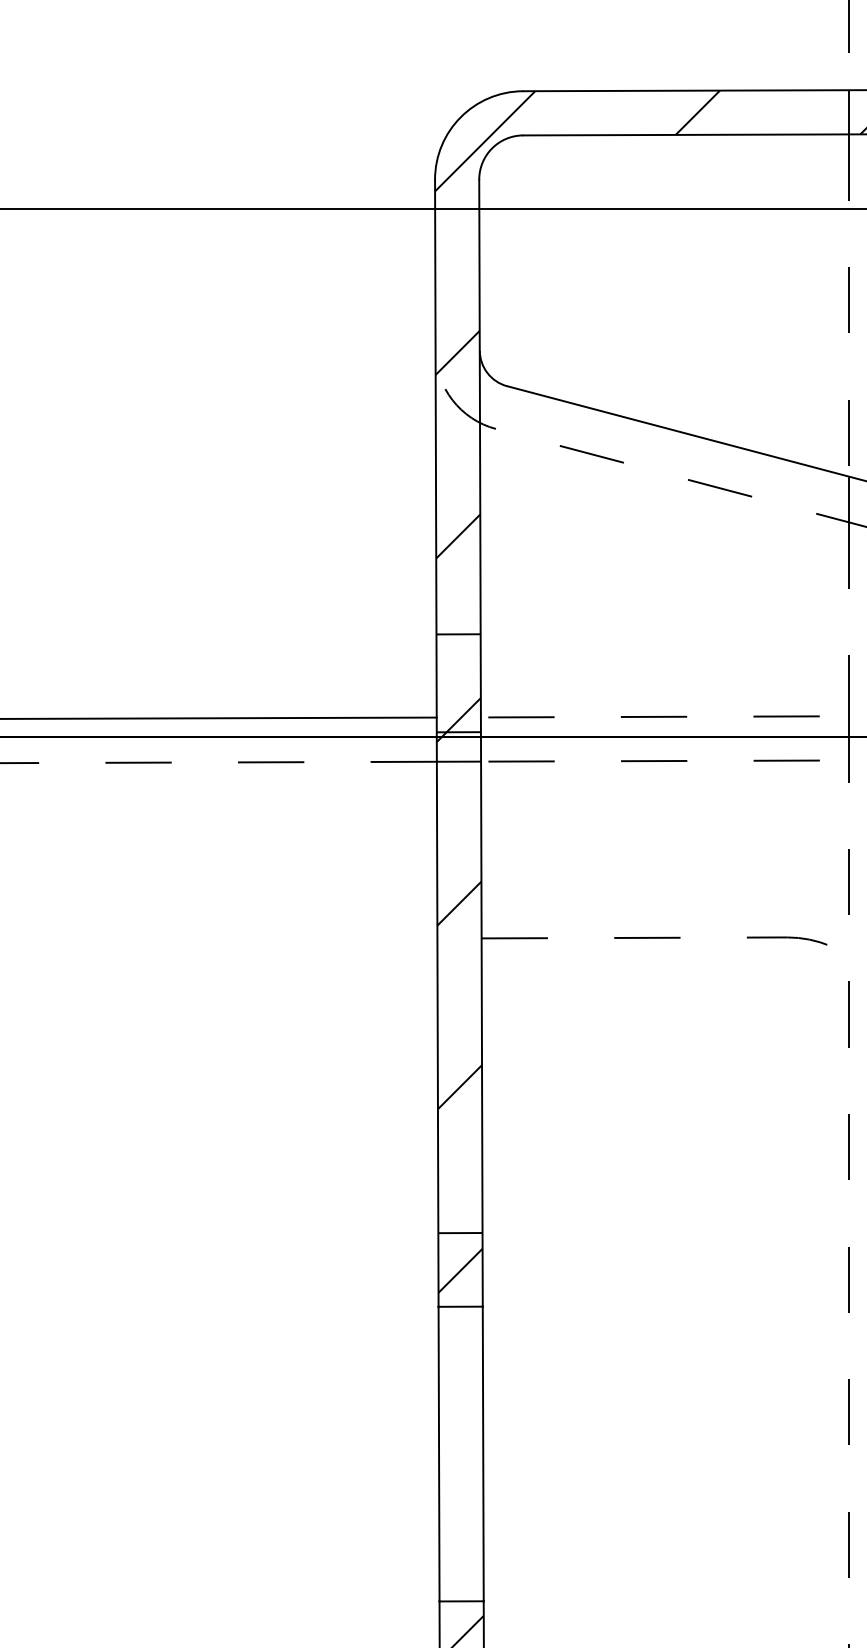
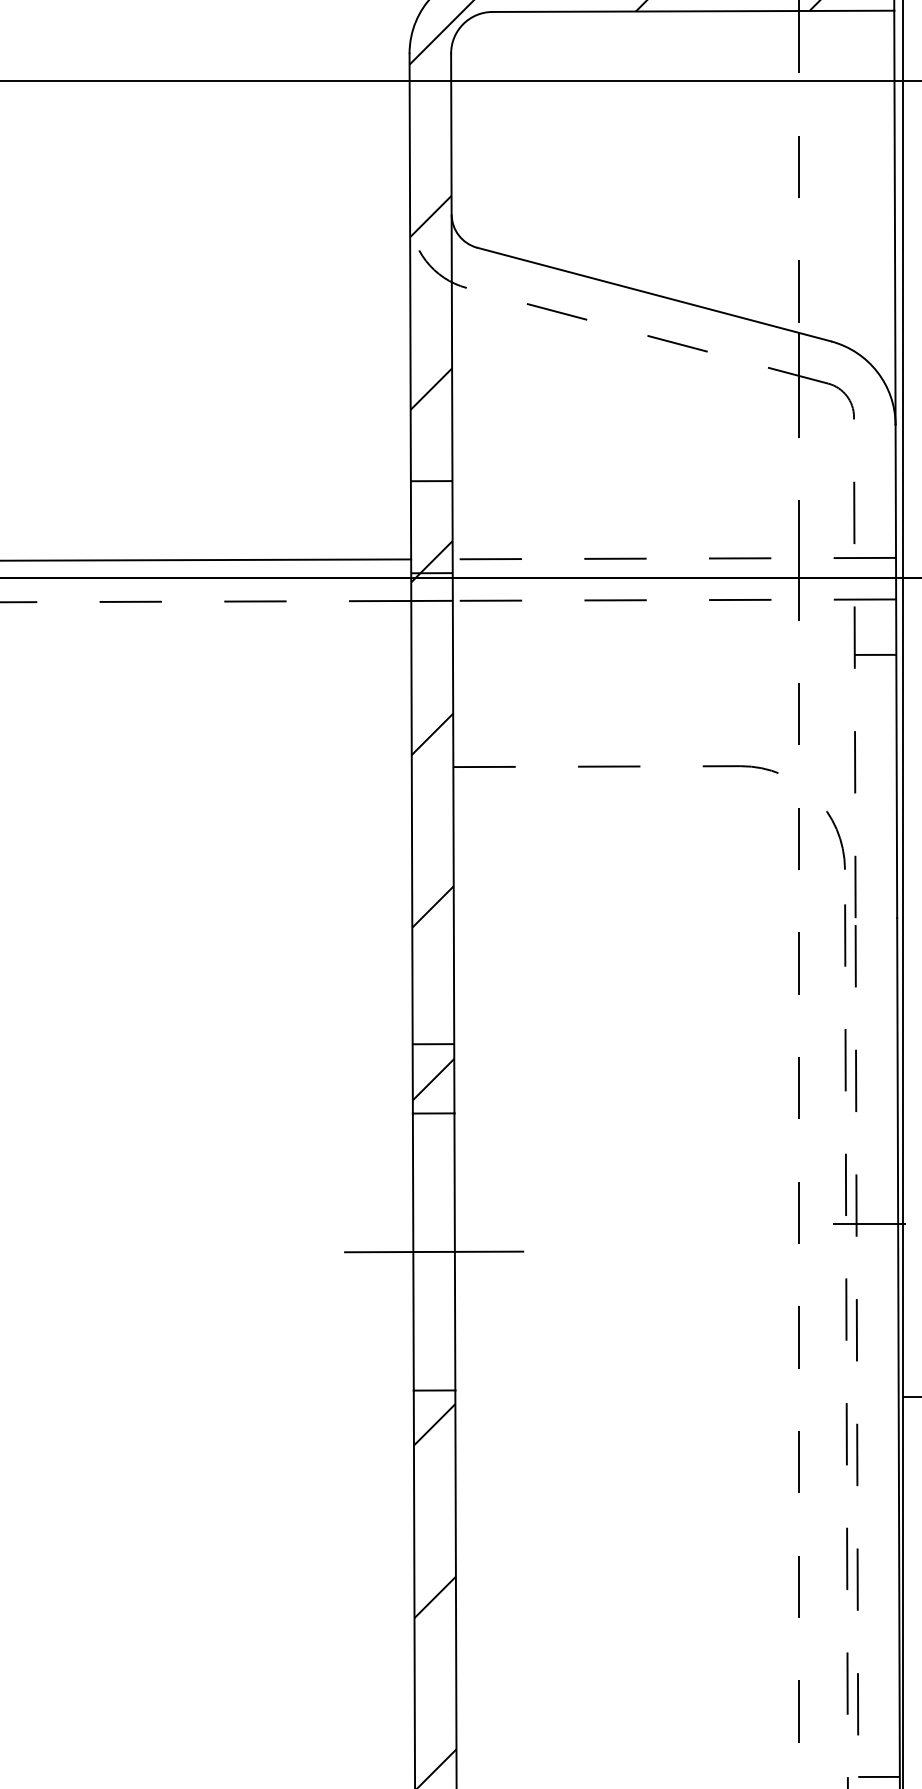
line: (461, 1453) -> (434, 1251), added

